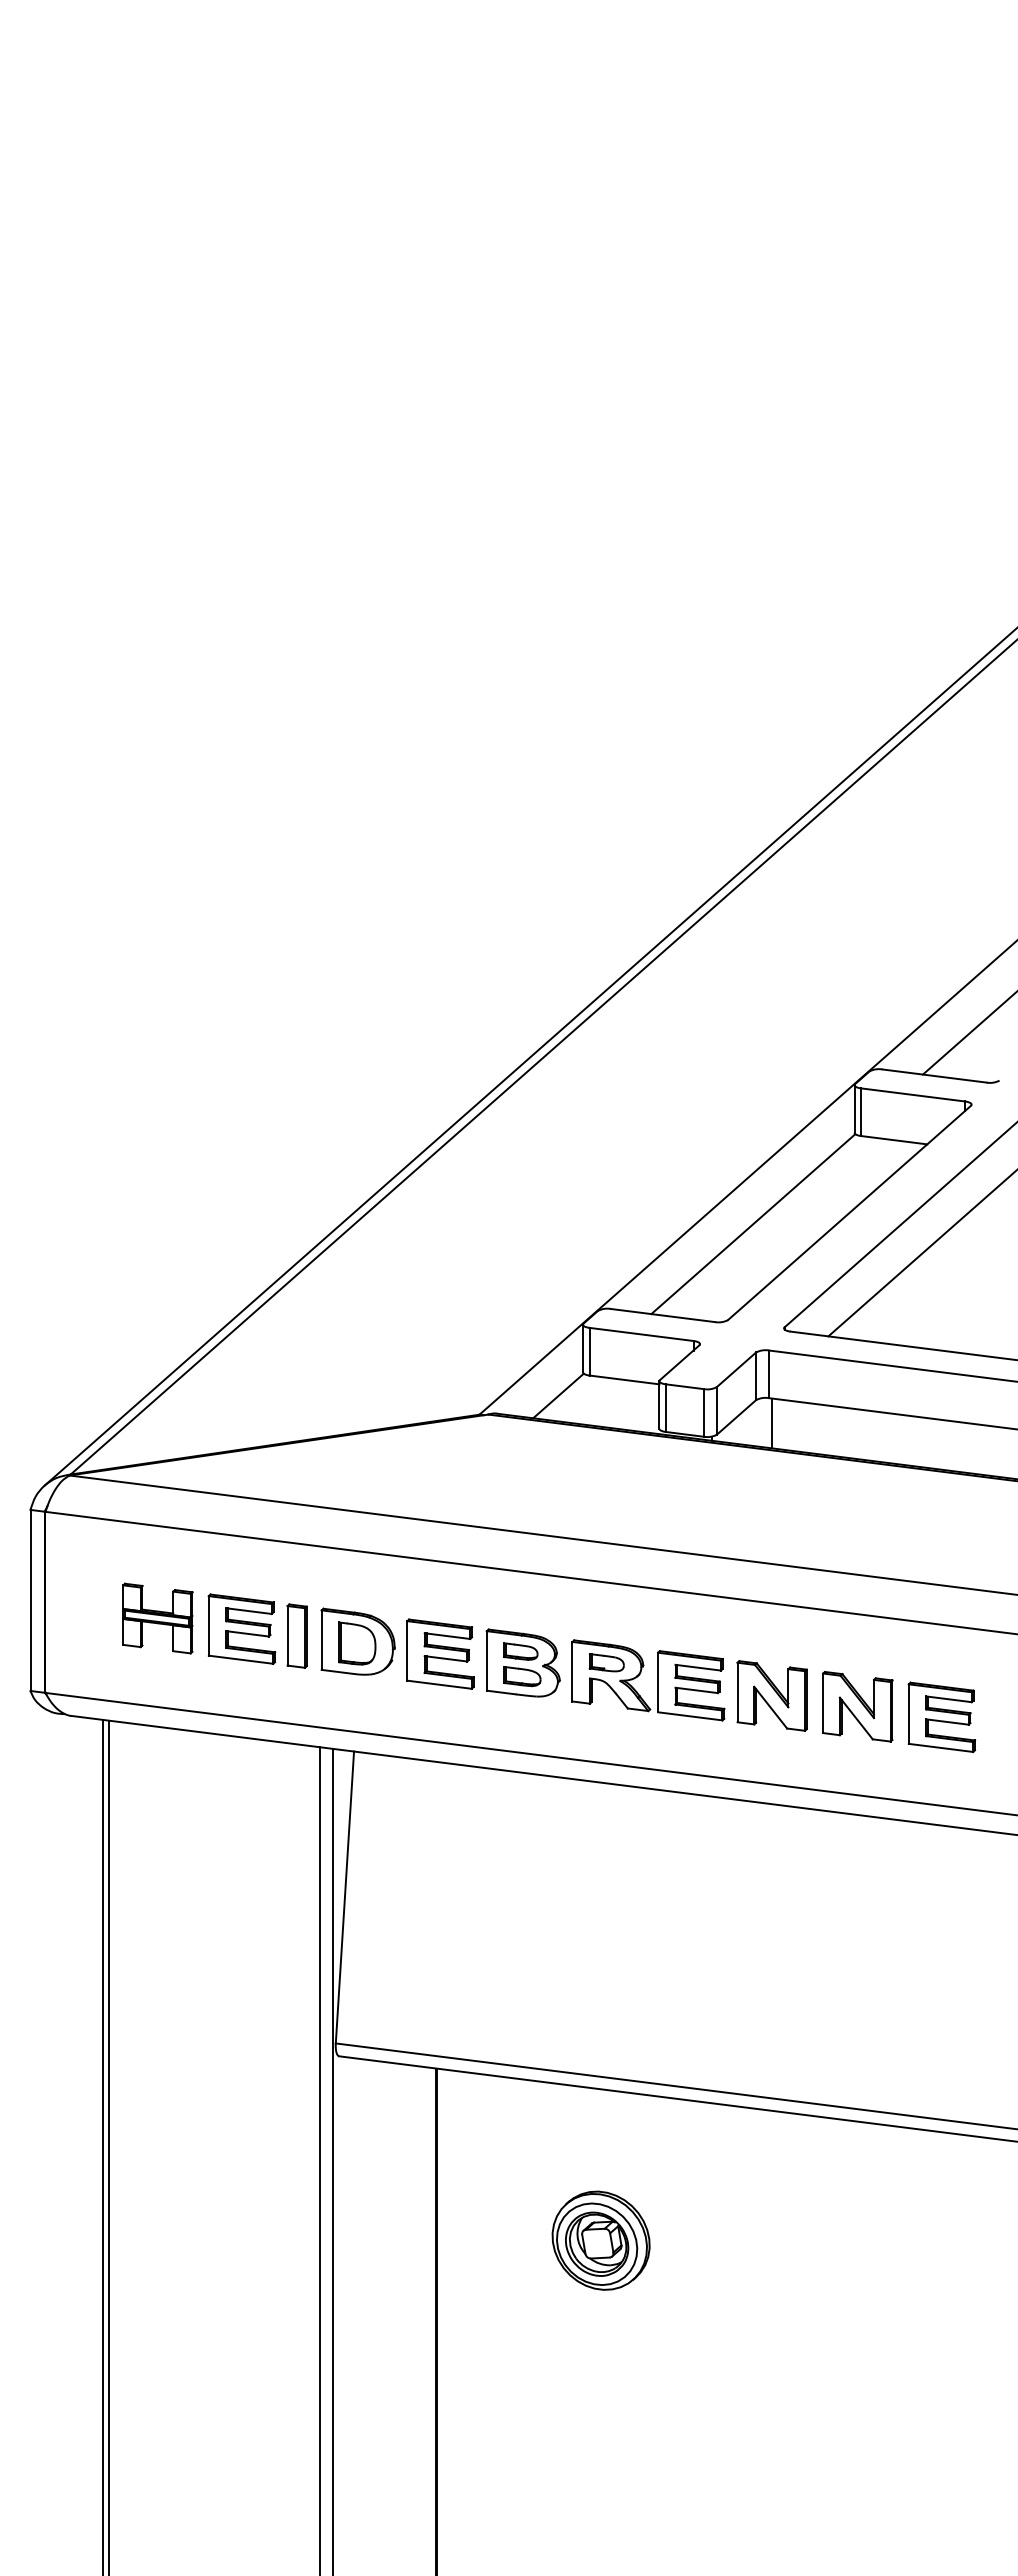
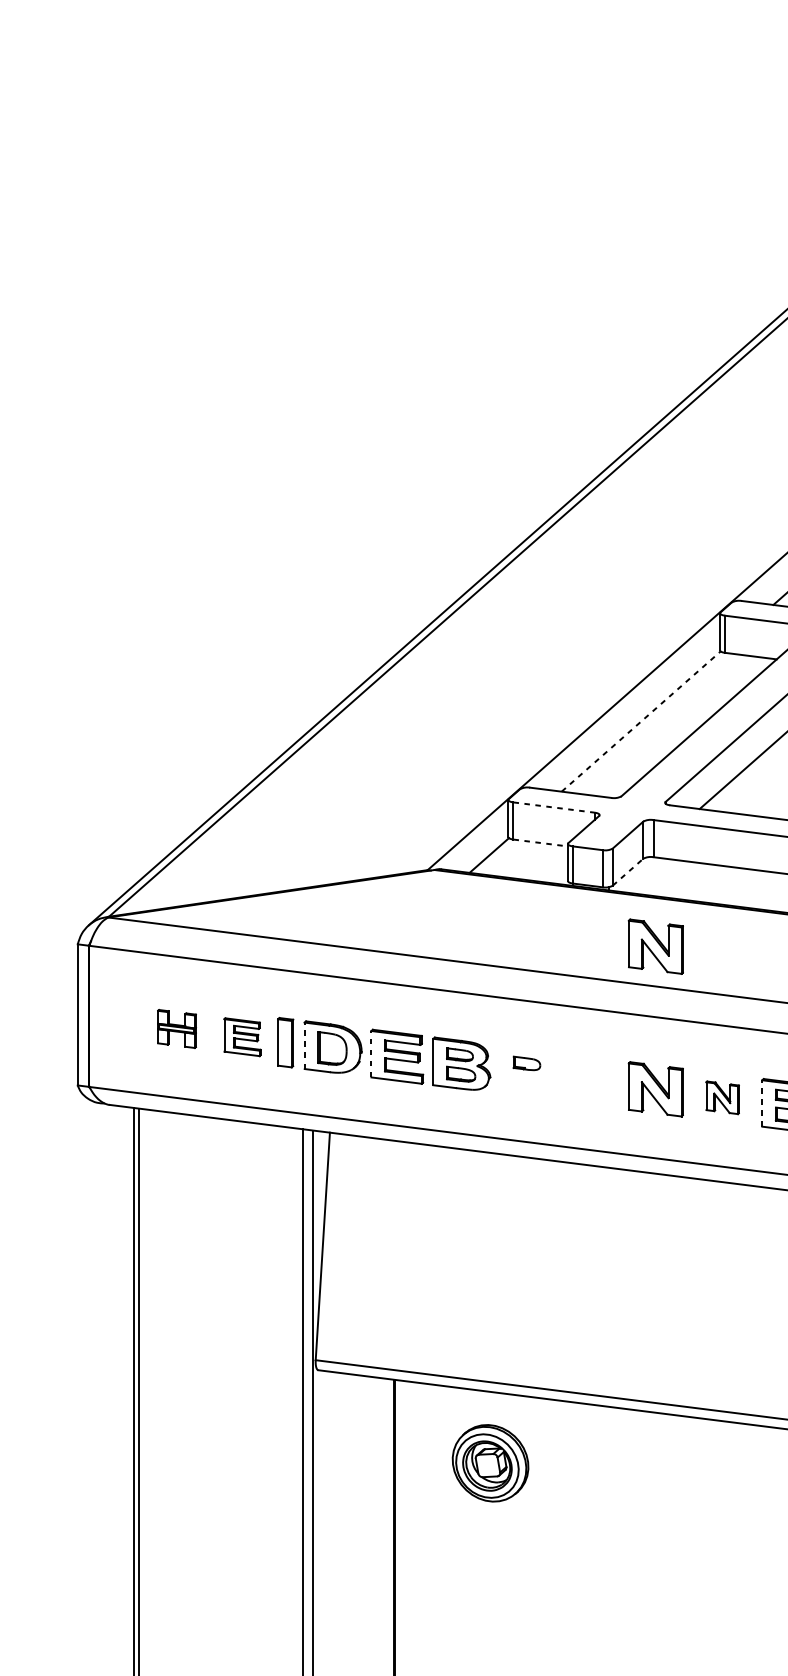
line: (753, 1224) -> (641, 721), solid -> dashed
line: (642, 1334) -> (554, 807), solid -> dashed
line: (624, 1380) -> (540, 843), solid -> dashed
line: (736, 1417) -> (628, 872), solid -> dashed
line: (772, 1423) -> (656, 876), removed
part: (771, 1512) -> (655, 946), added
part: (157, 1618) -> (176, 1028), size x0.7
part: (241, 1628) -> (242, 1036), size x0.7
line: (321, 1640) -> (304, 1046), solid -> dashed
line: (407, 1650) -> (371, 1053), solid -> dashed
part: (657, 1680) -> (566, 1077), removed
part: (857, 1706) -> (722, 1097), size x0.6
line: (908, 1714) -> (762, 1103), solid -> dashed
part: (600, 2240) -> (490, 1463), moved

